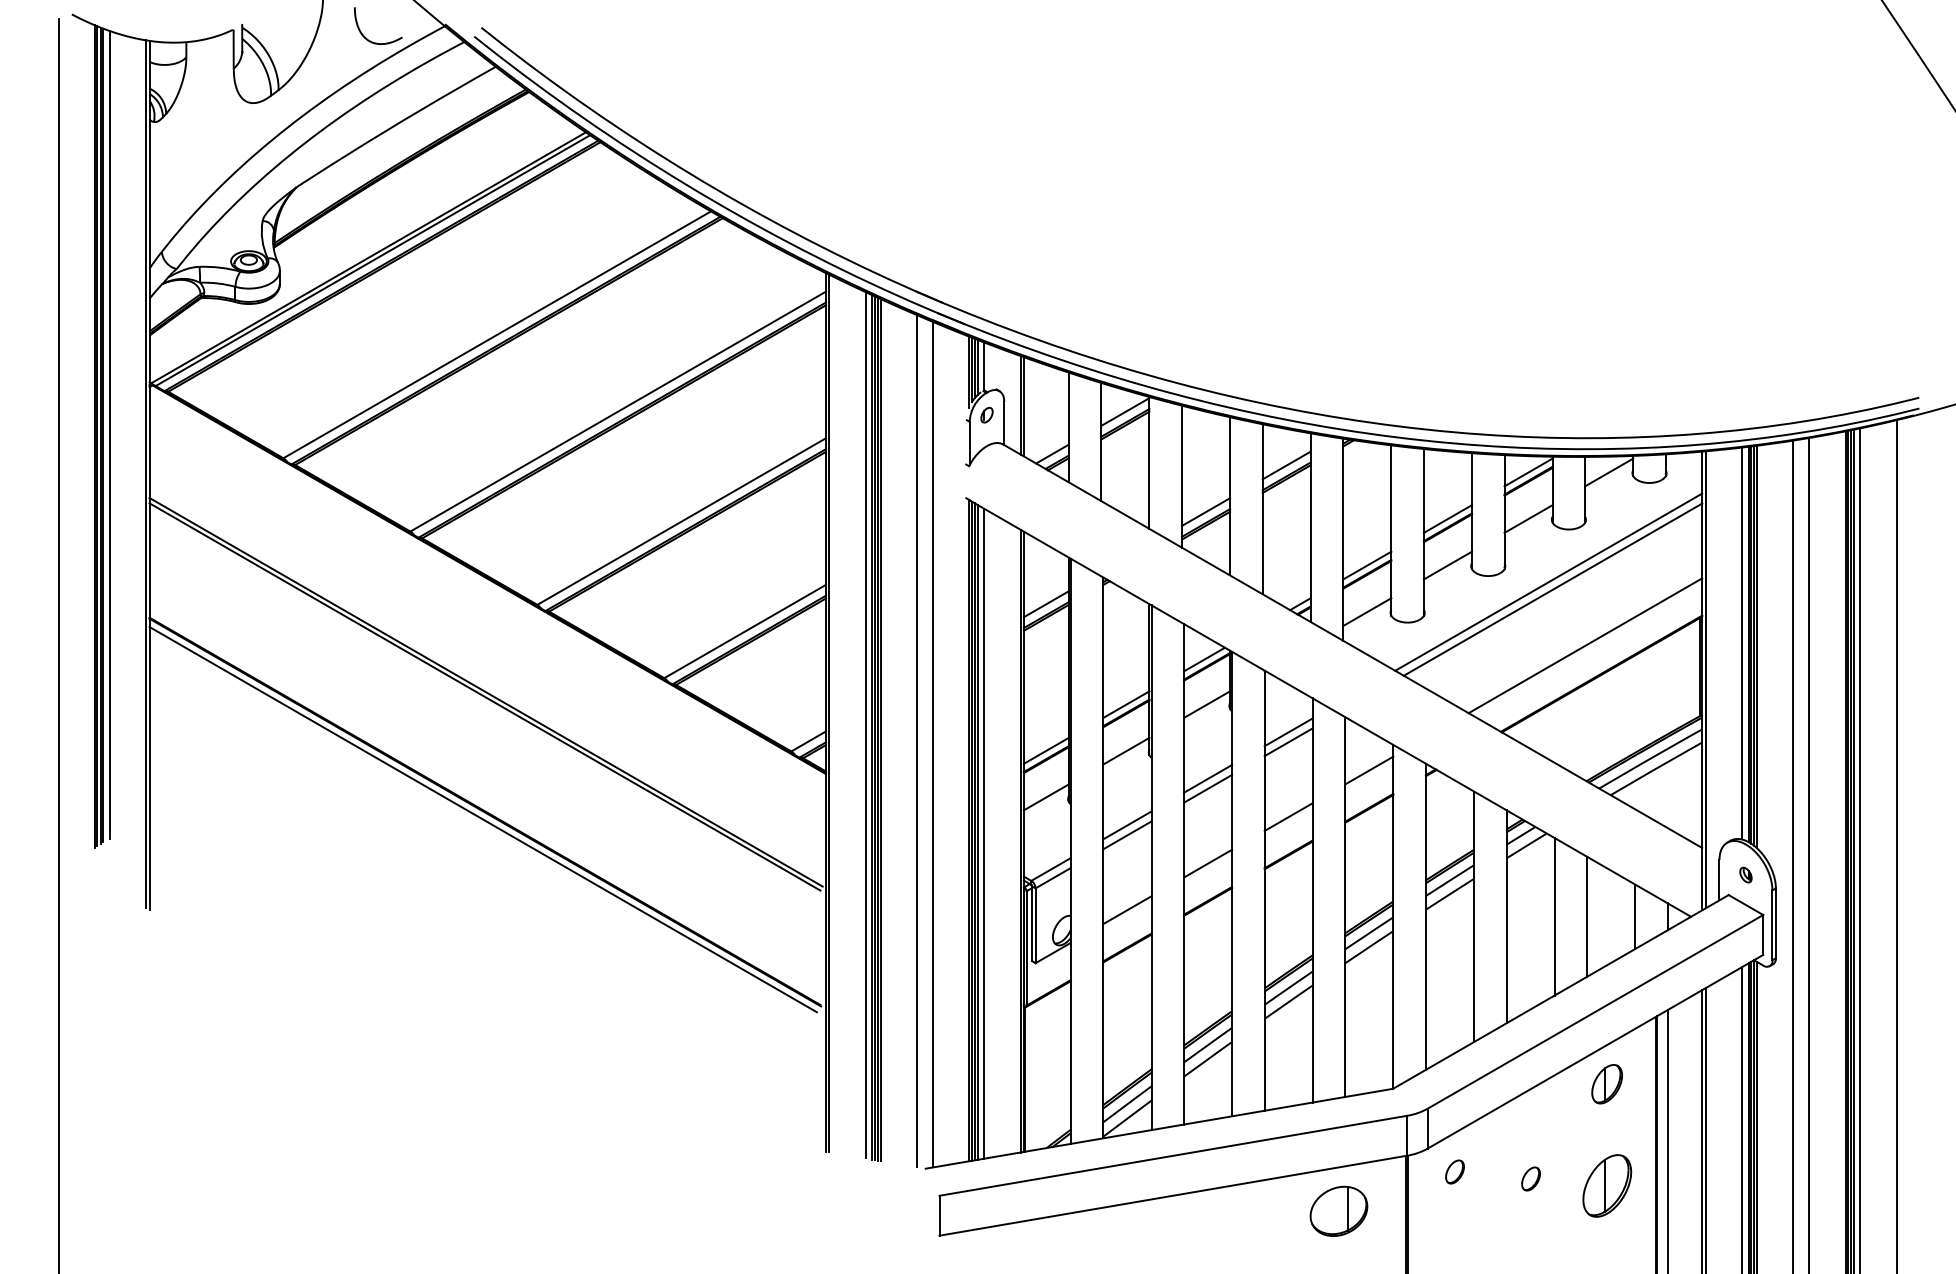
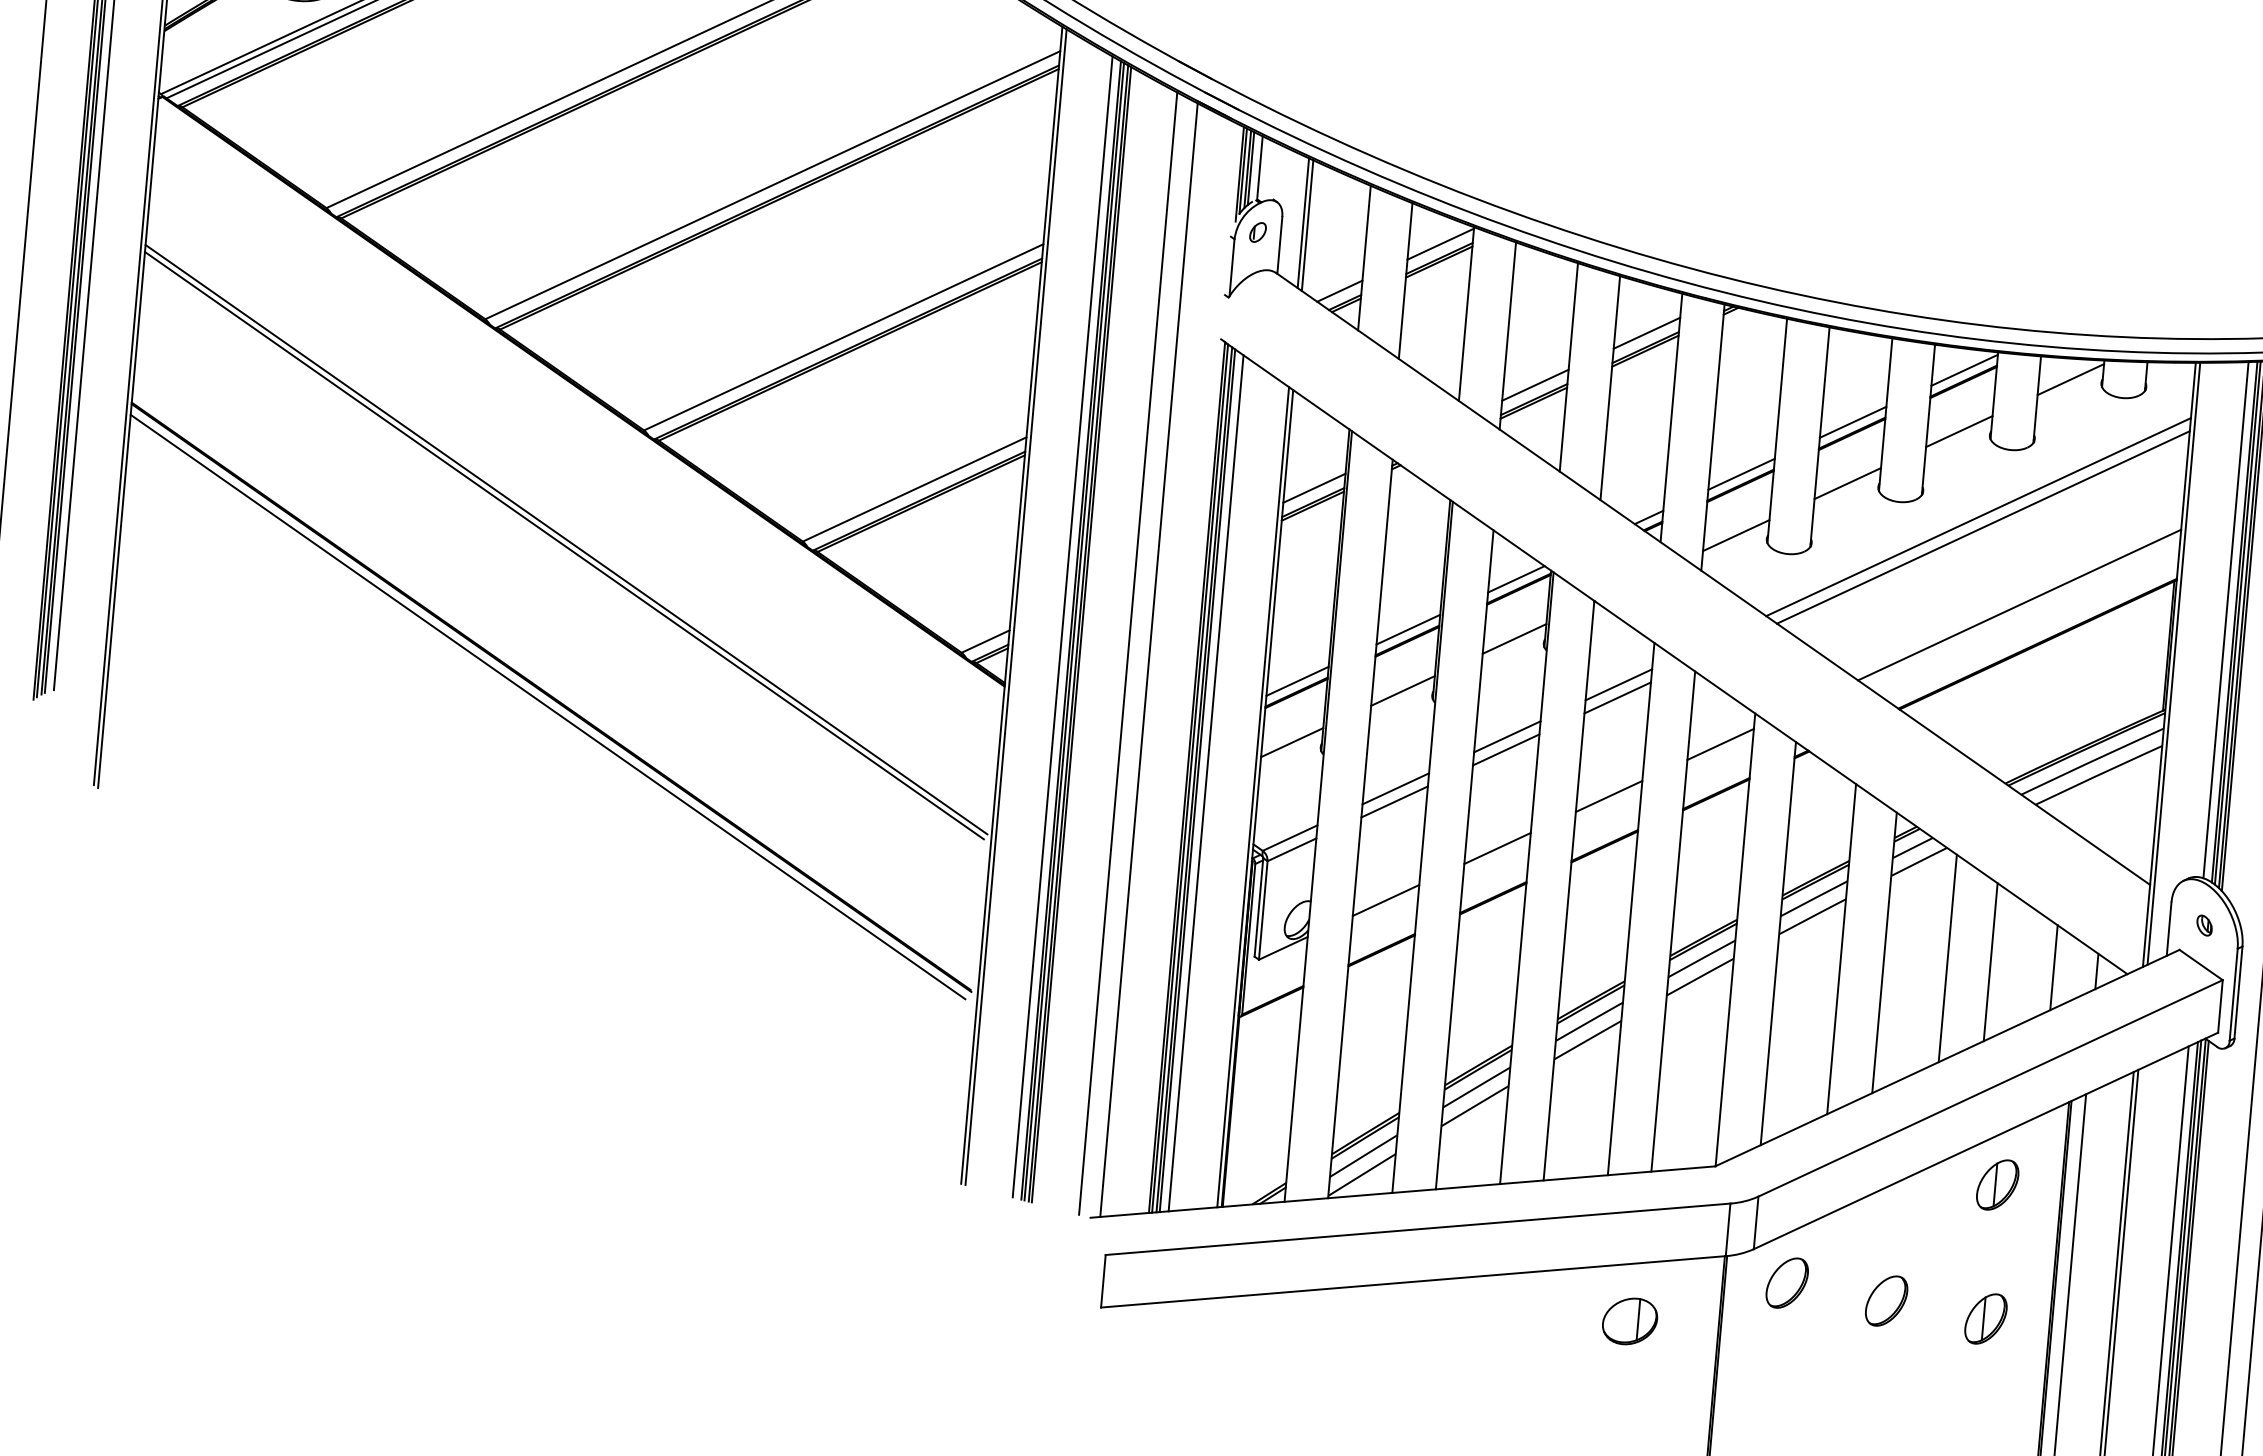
part: (1454, 1171) -> (1786, 1282), size x1.67
part: (1530, 1178) -> (1885, 1300), size x1.67
part: (1606, 1185) -> (1985, 1318), size x0.62
part: (1339, 1210) -> (1630, 1320), size x0.71

